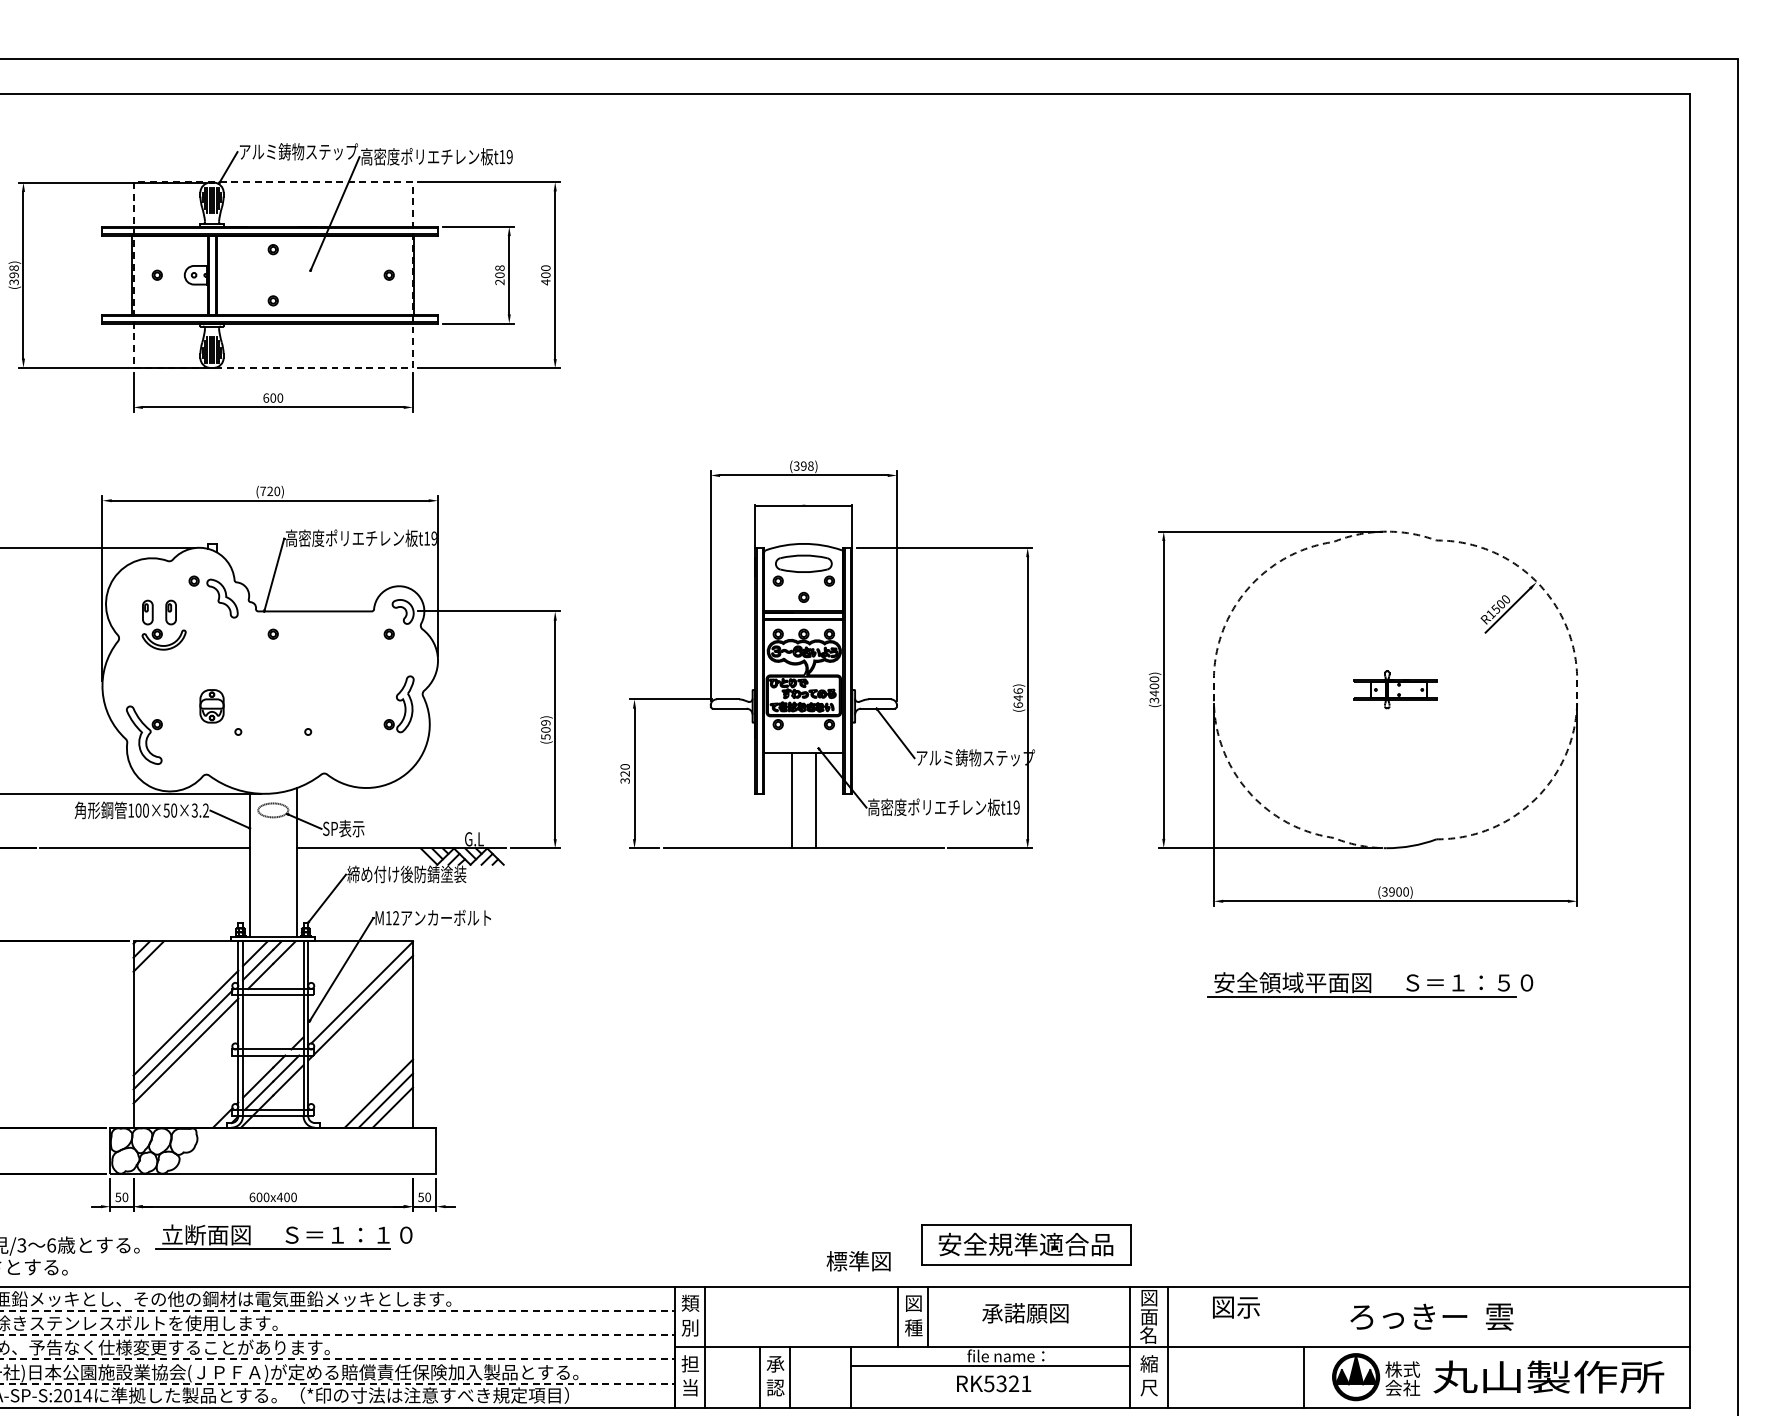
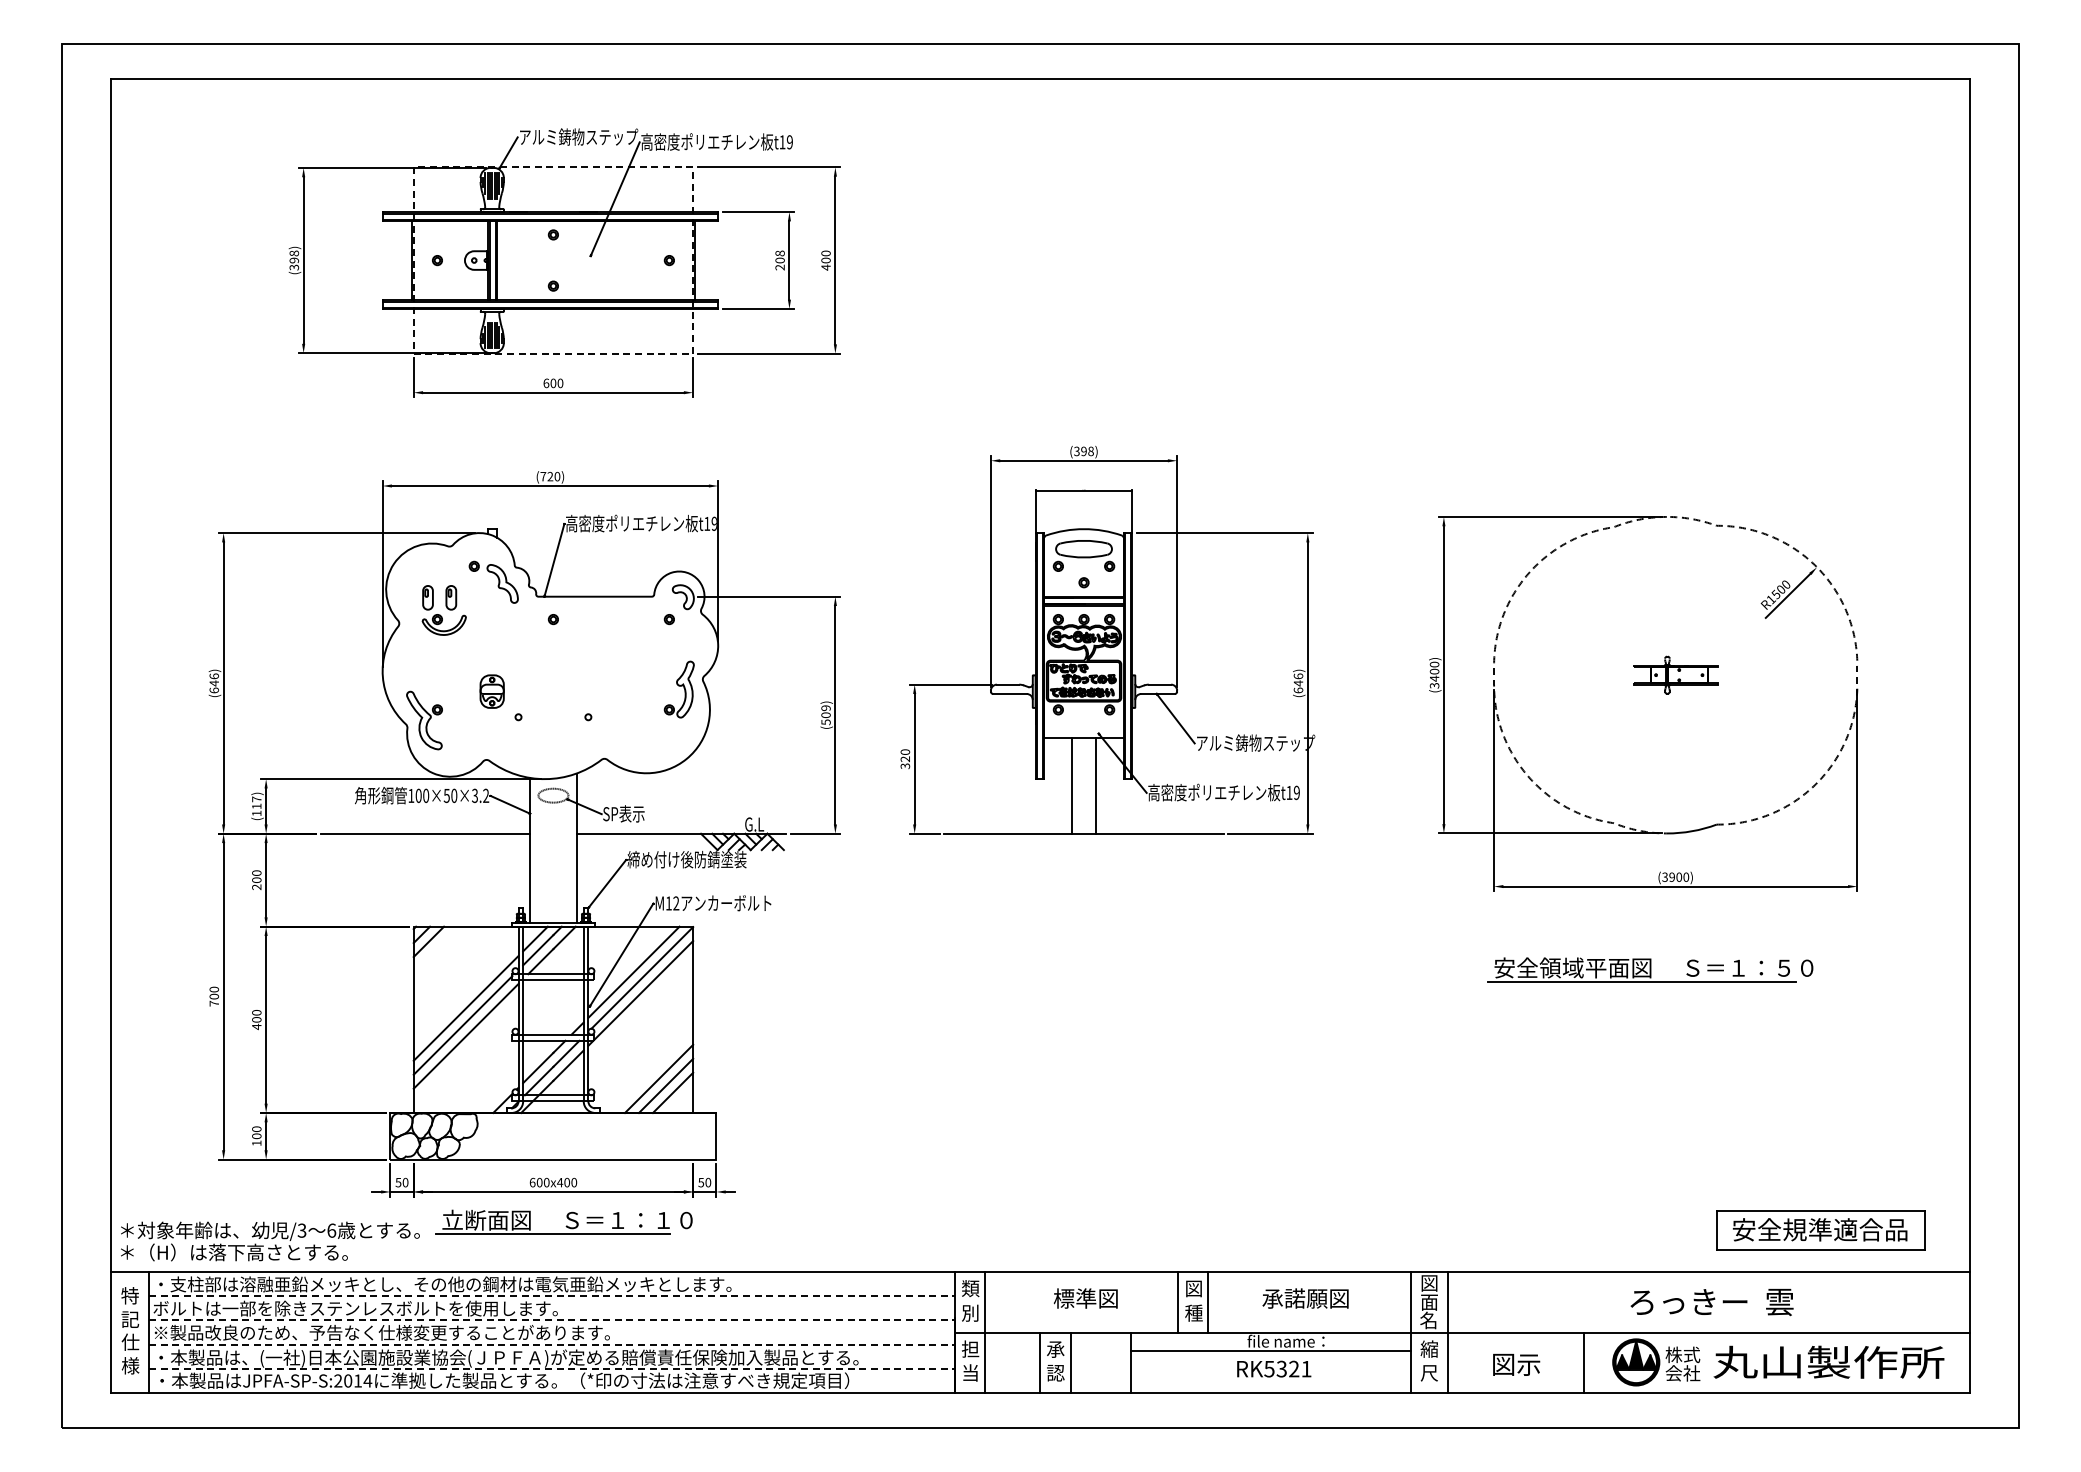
line: (353, 986) -> (633, 971), added
part: (1026, 1245) -> (1820, 1230), moved
text: (858, 1261) -> (1085, 1298), moved
text: (1236, 1307) -> (1516, 1364), moved

